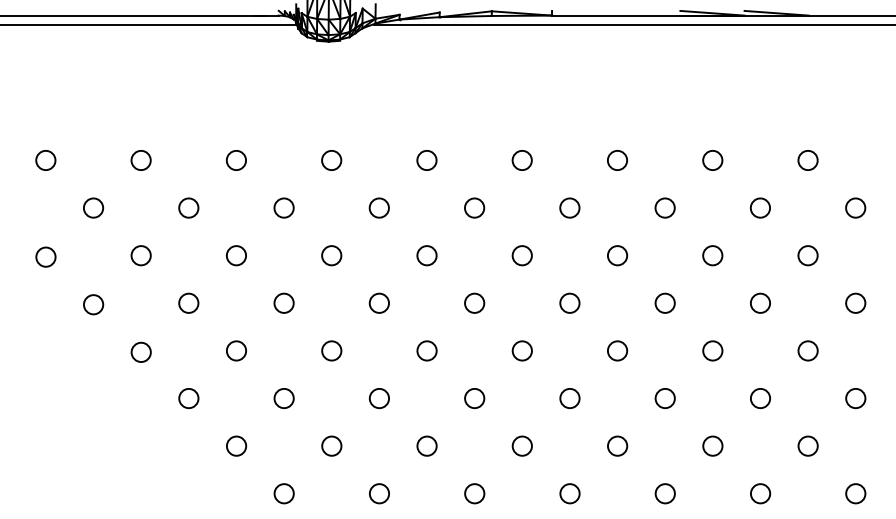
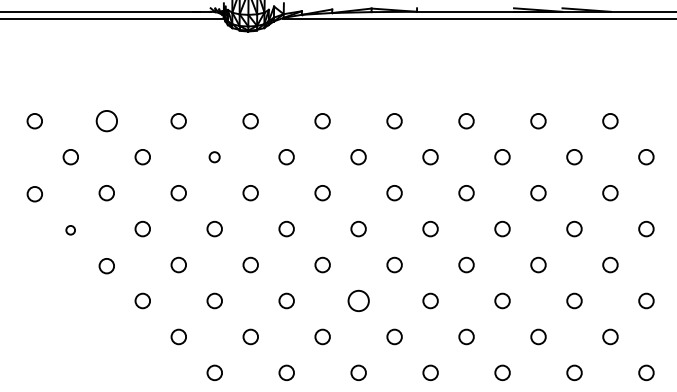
circle: (140, 160) -> (106, 121), size x1.4
circle: (283, 208) -> (214, 157), size x0.7
circle: (93, 305) -> (70, 230), size x0.6
circle: (474, 397) -> (358, 300), size x1.4

